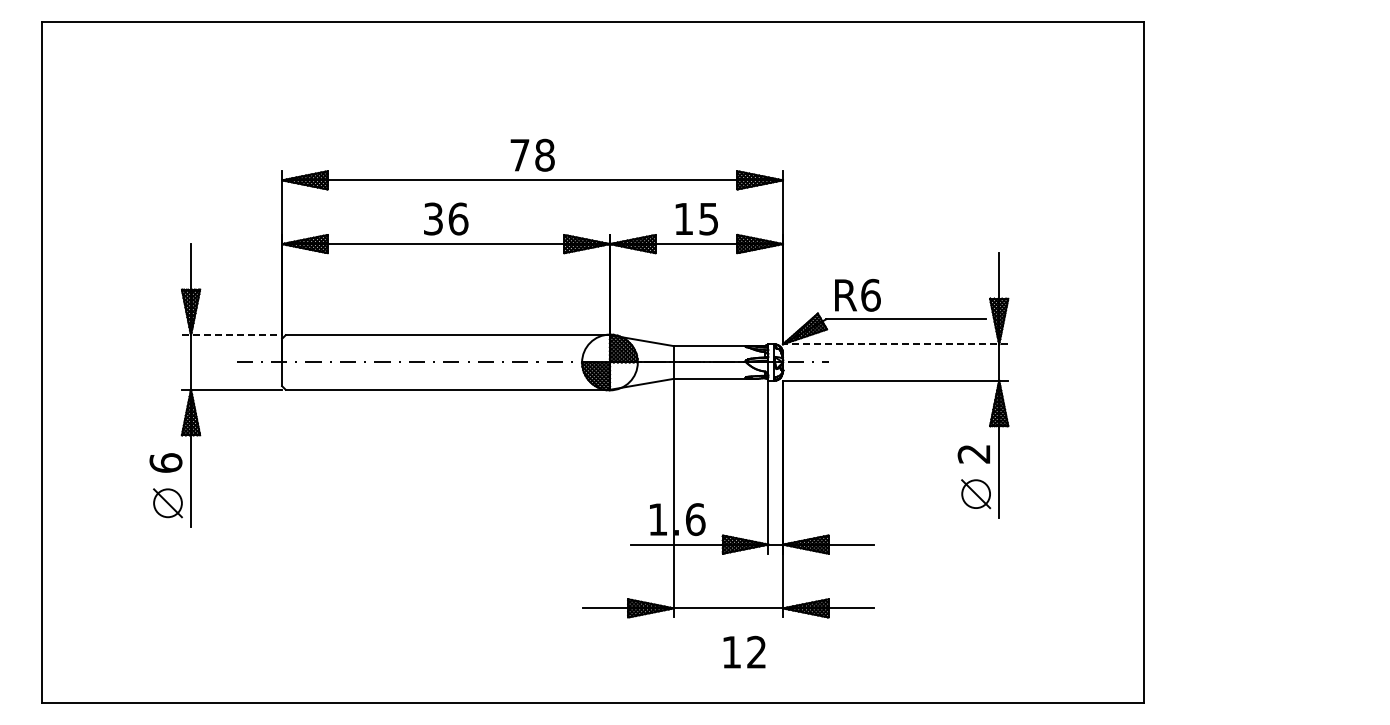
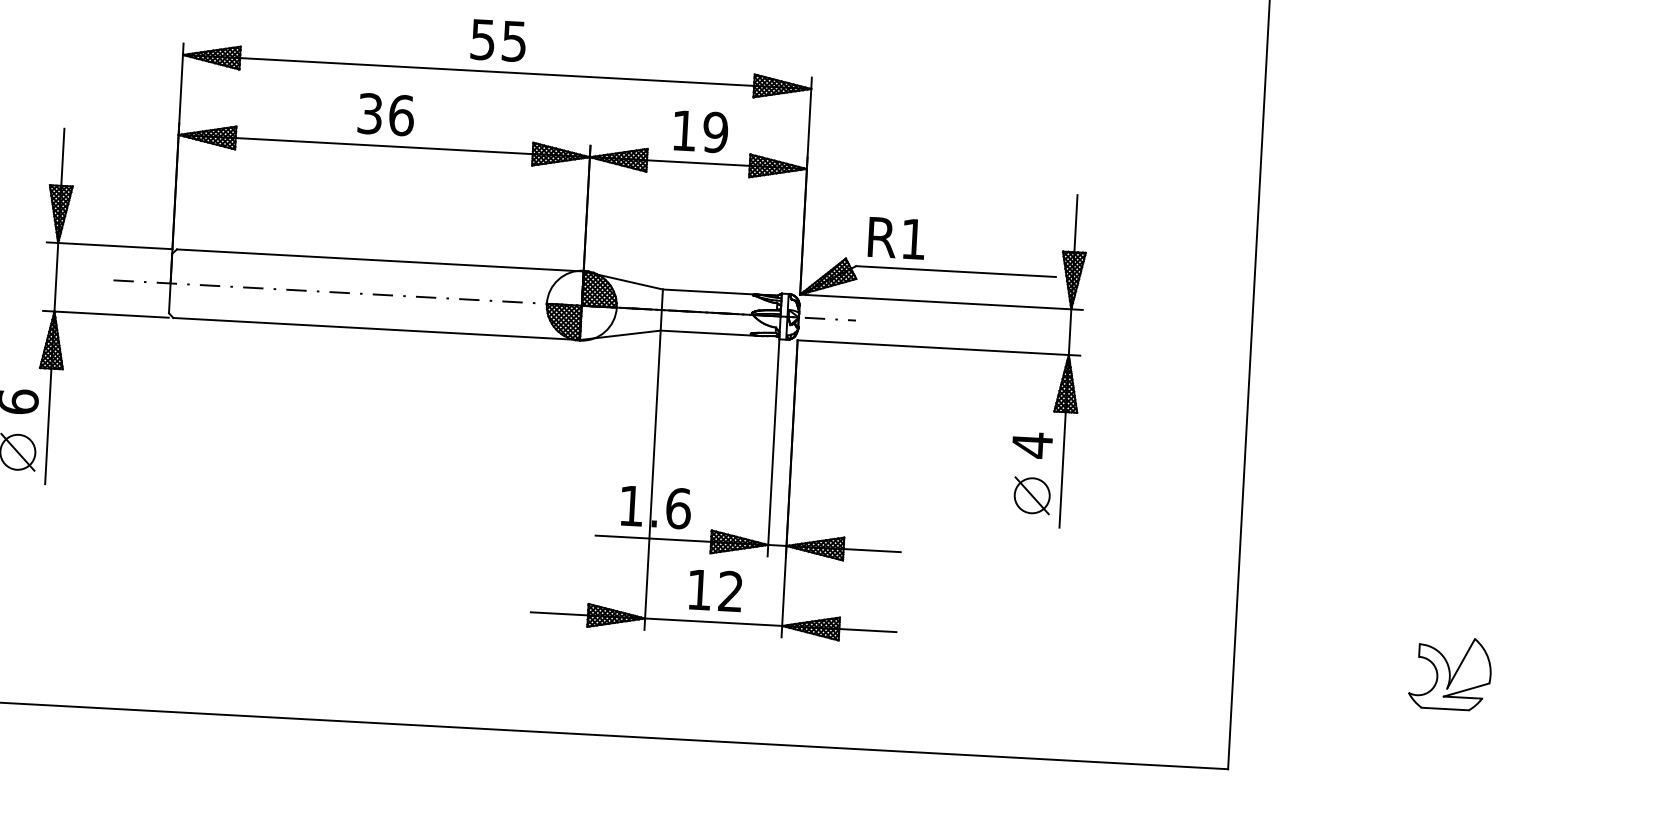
text: (532, 154) -> (498, 39), 78 -> 55
text: (708, 218) -> (715, 131), 15 -> 19
text: (870, 294) -> (913, 238), R6 -> R1
line: (232, 335) -> (110, 246), dashed -> solid
line: (895, 344) -> (941, 302), dashed -> solid
text: (973, 453) -> (1031, 444), 2 -> 4
part: (1316, 617) -> (1450, 673), added
text: (744, 651) -> (715, 589), moved

